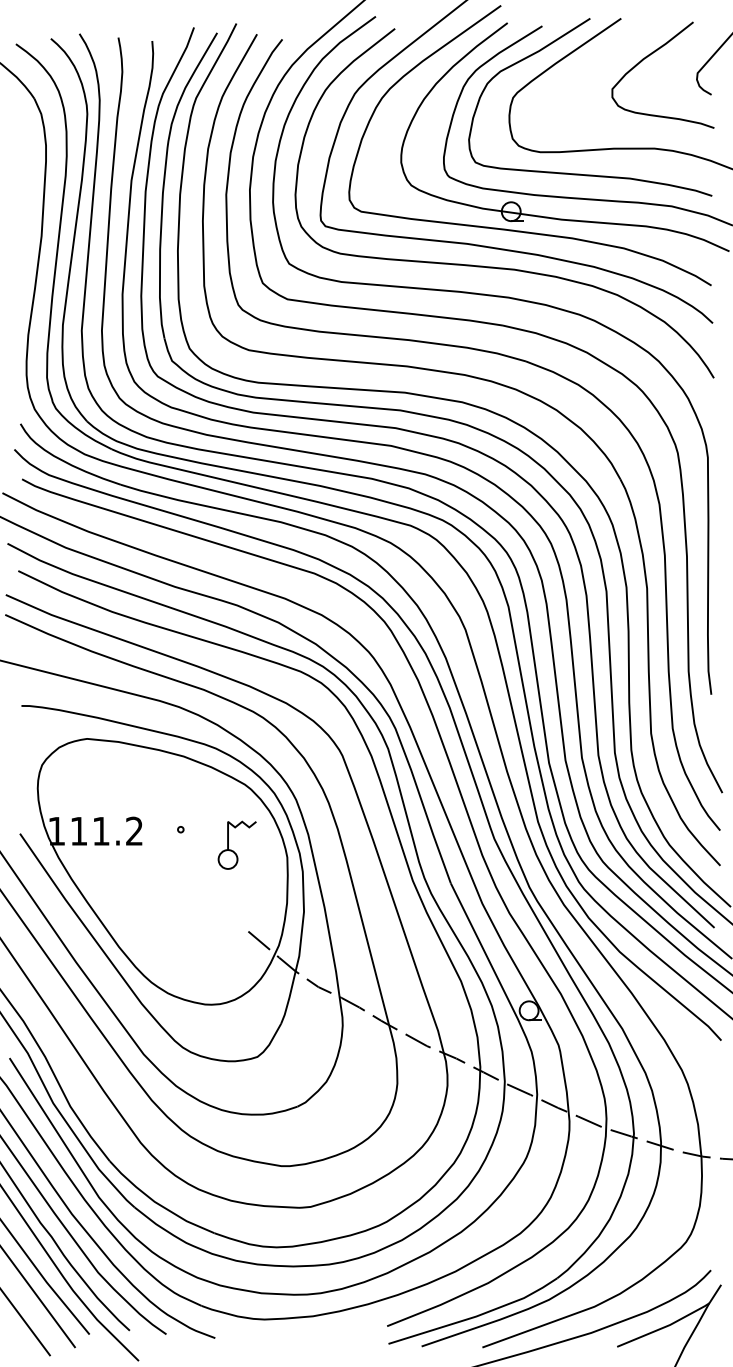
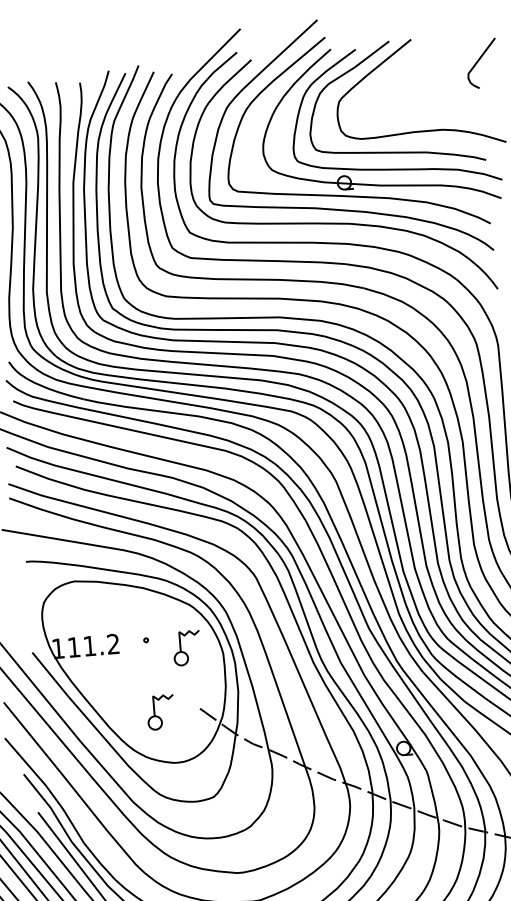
curve: (649, 56) -> (433, 64), removed
part: (189, 937) -> (158, 716), added

